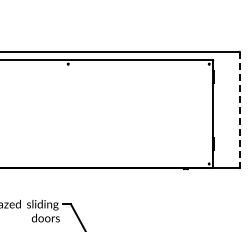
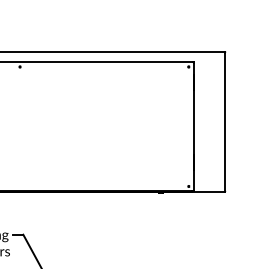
line: (239, 110) -> (225, 122), dashed -> solid

